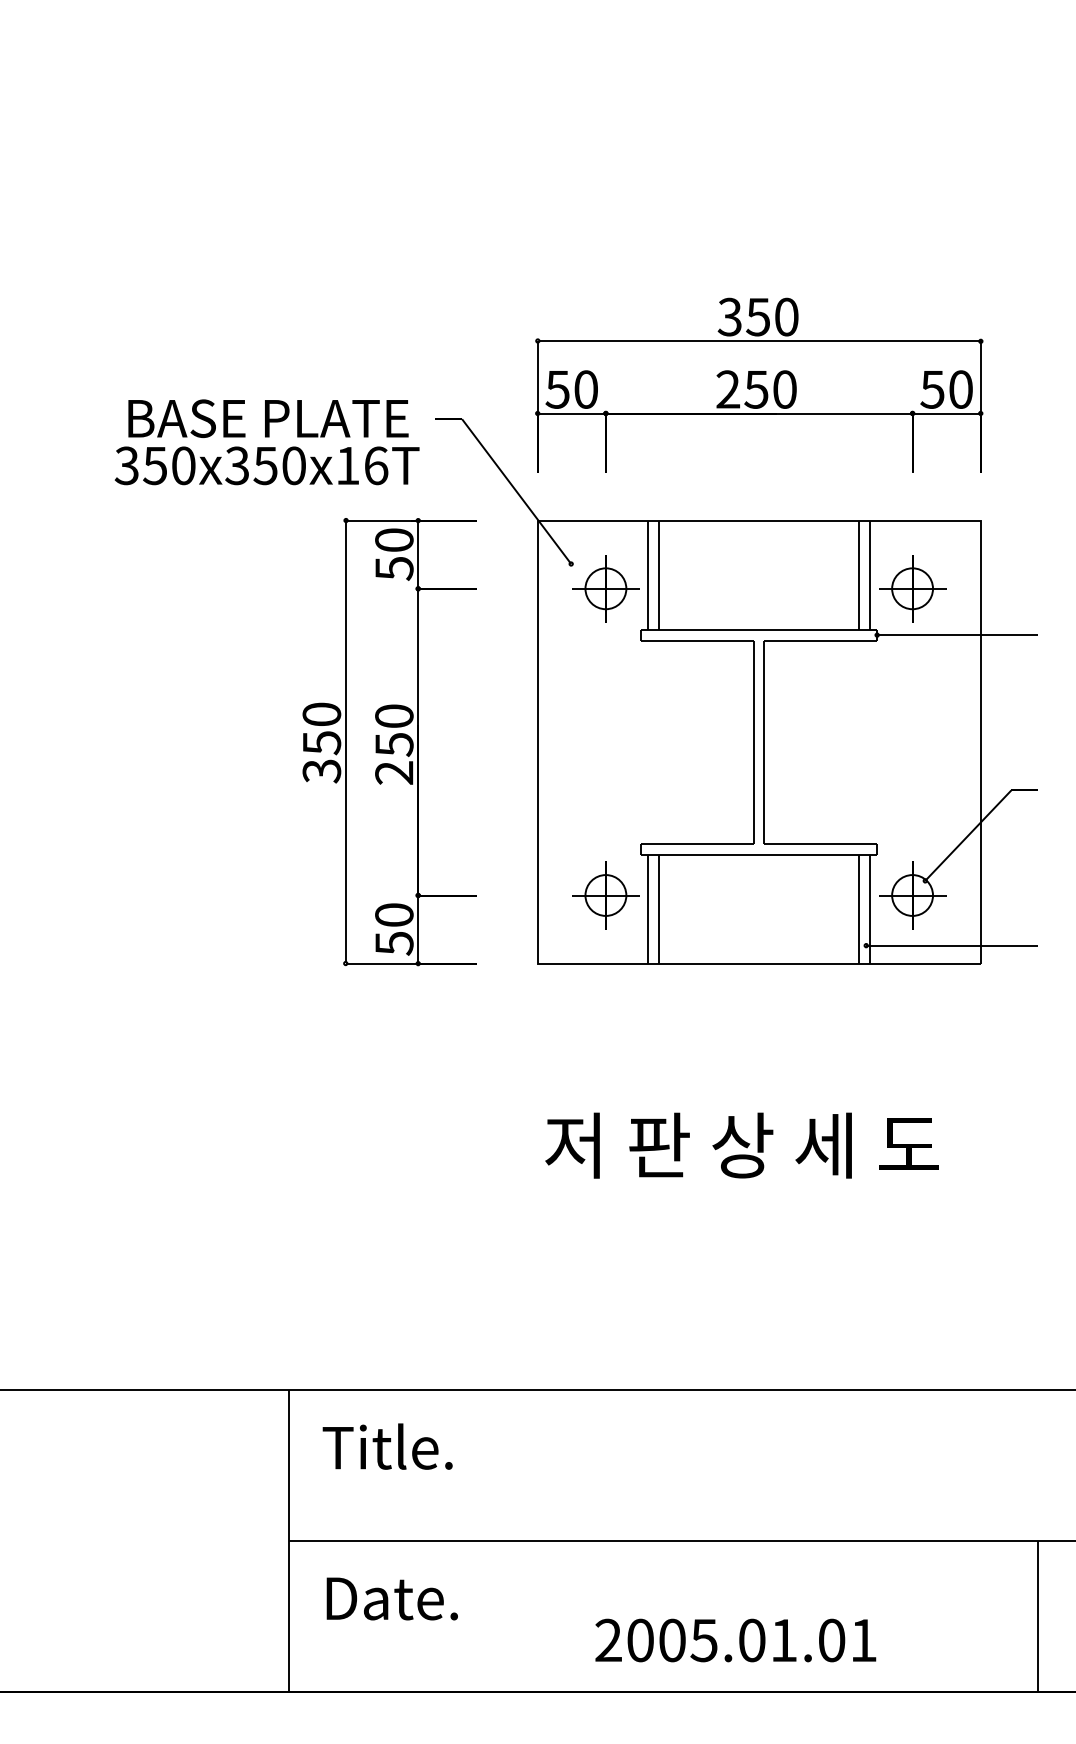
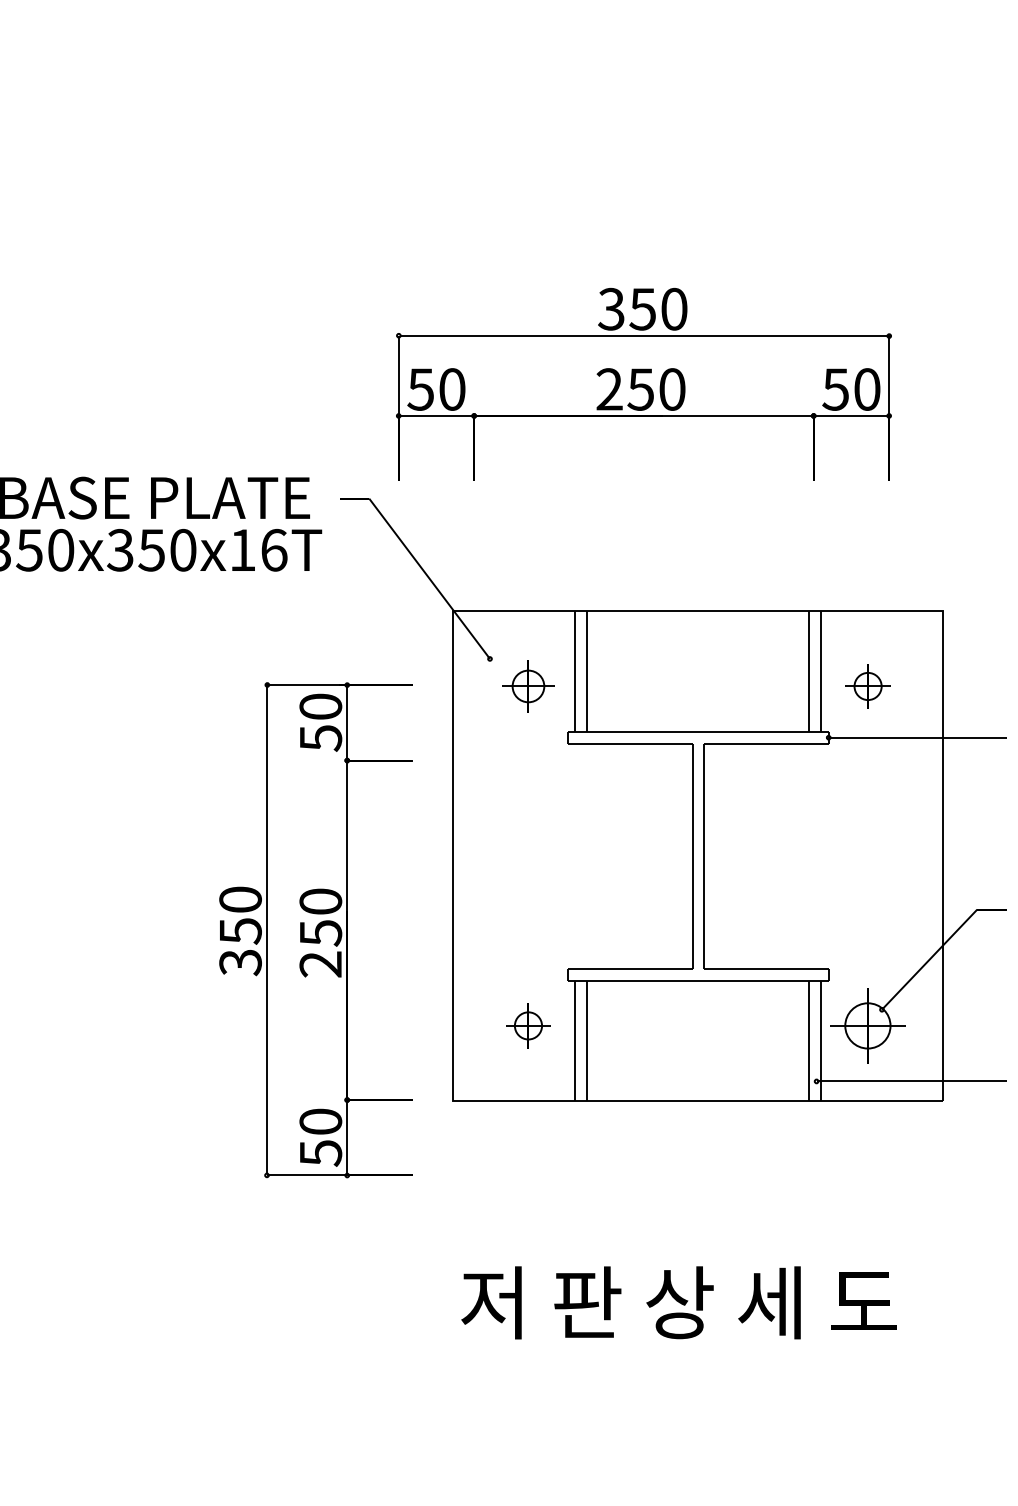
part: (759, 384) -> (644, 383), moved
part: (605, 588) -> (527, 686), size x0.7
part: (912, 588) -> (867, 686), size x0.6
part: (389, 742) -> (315, 930), moved
part: (605, 895) -> (527, 1025), size x0.6

